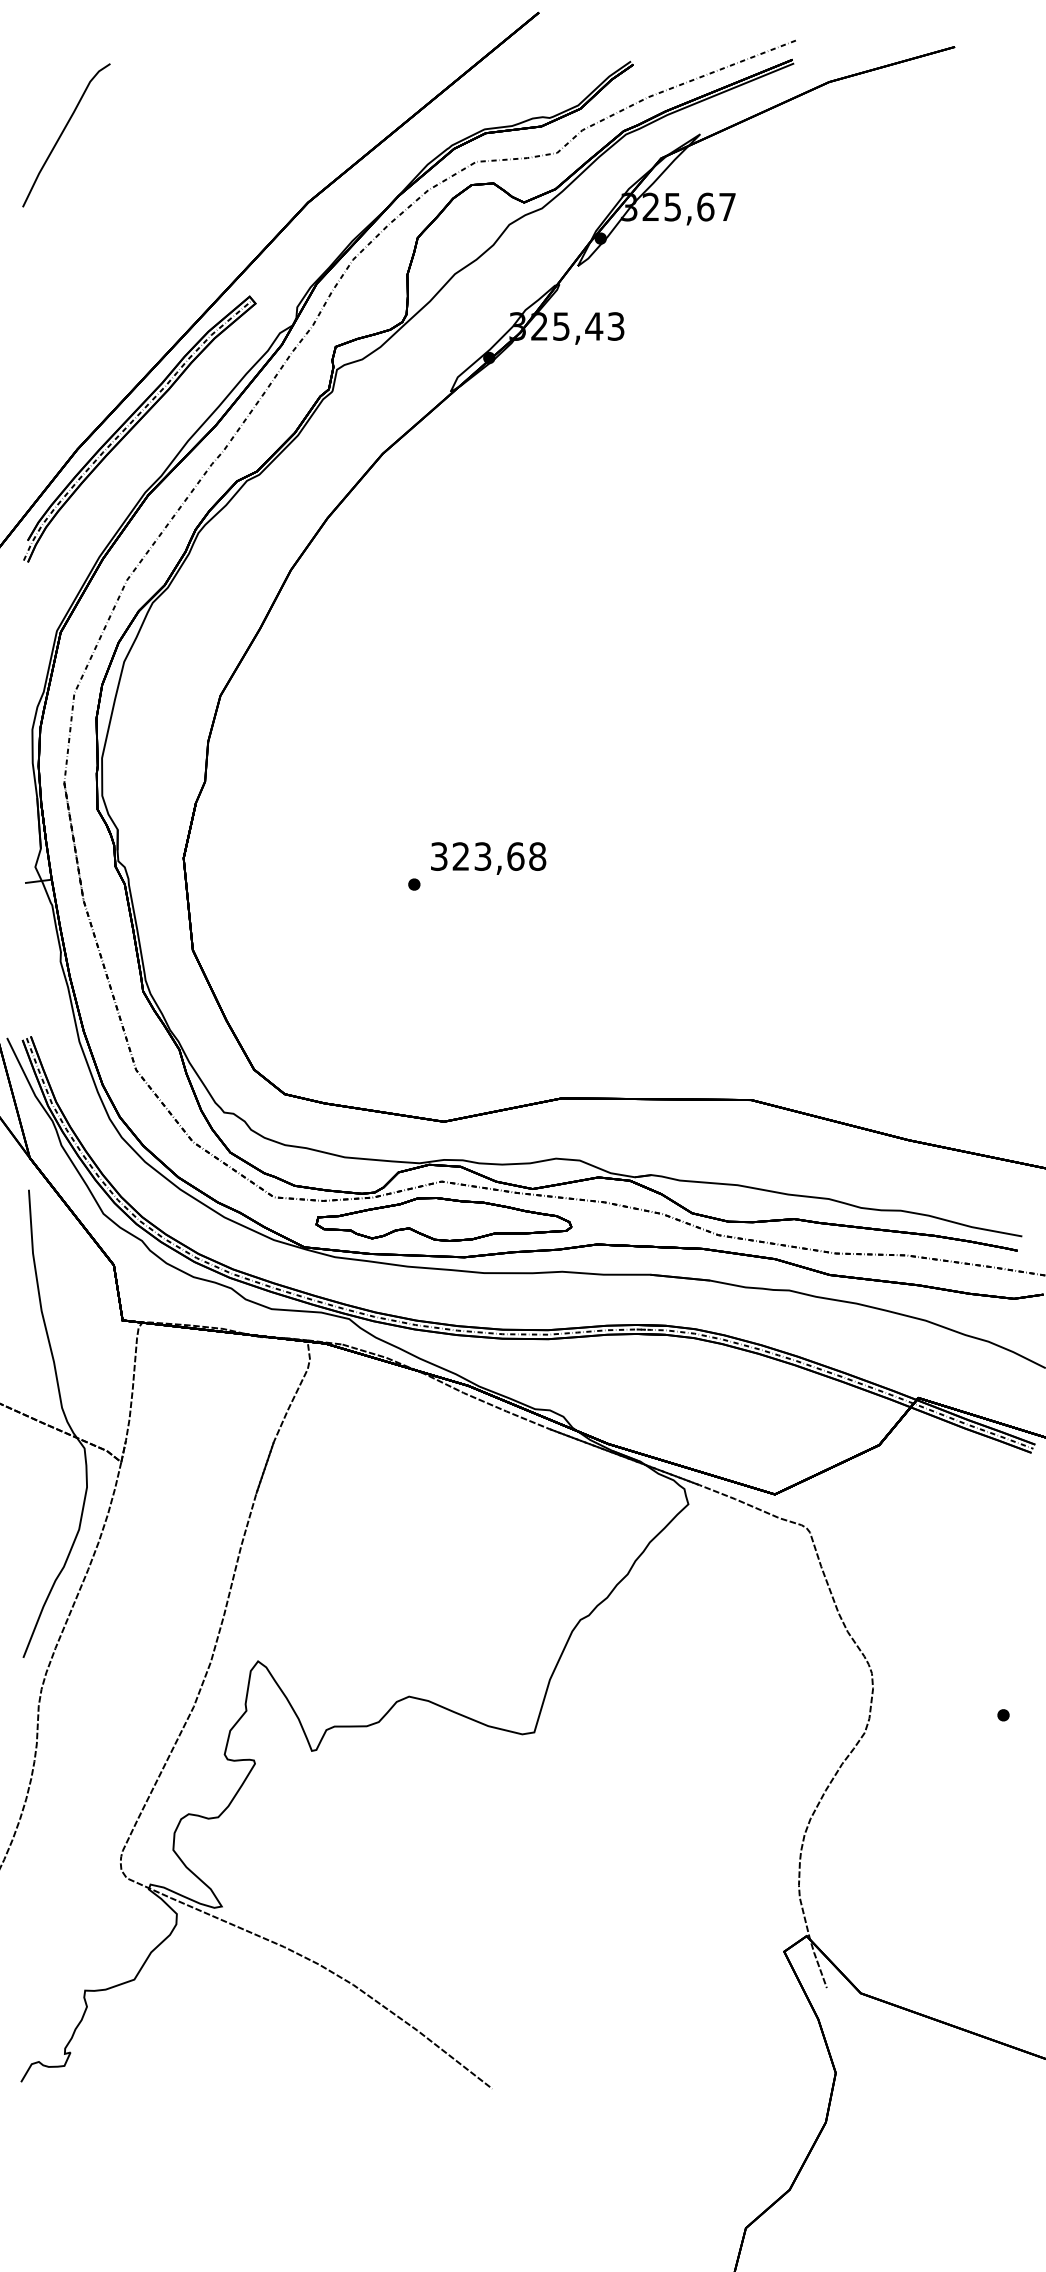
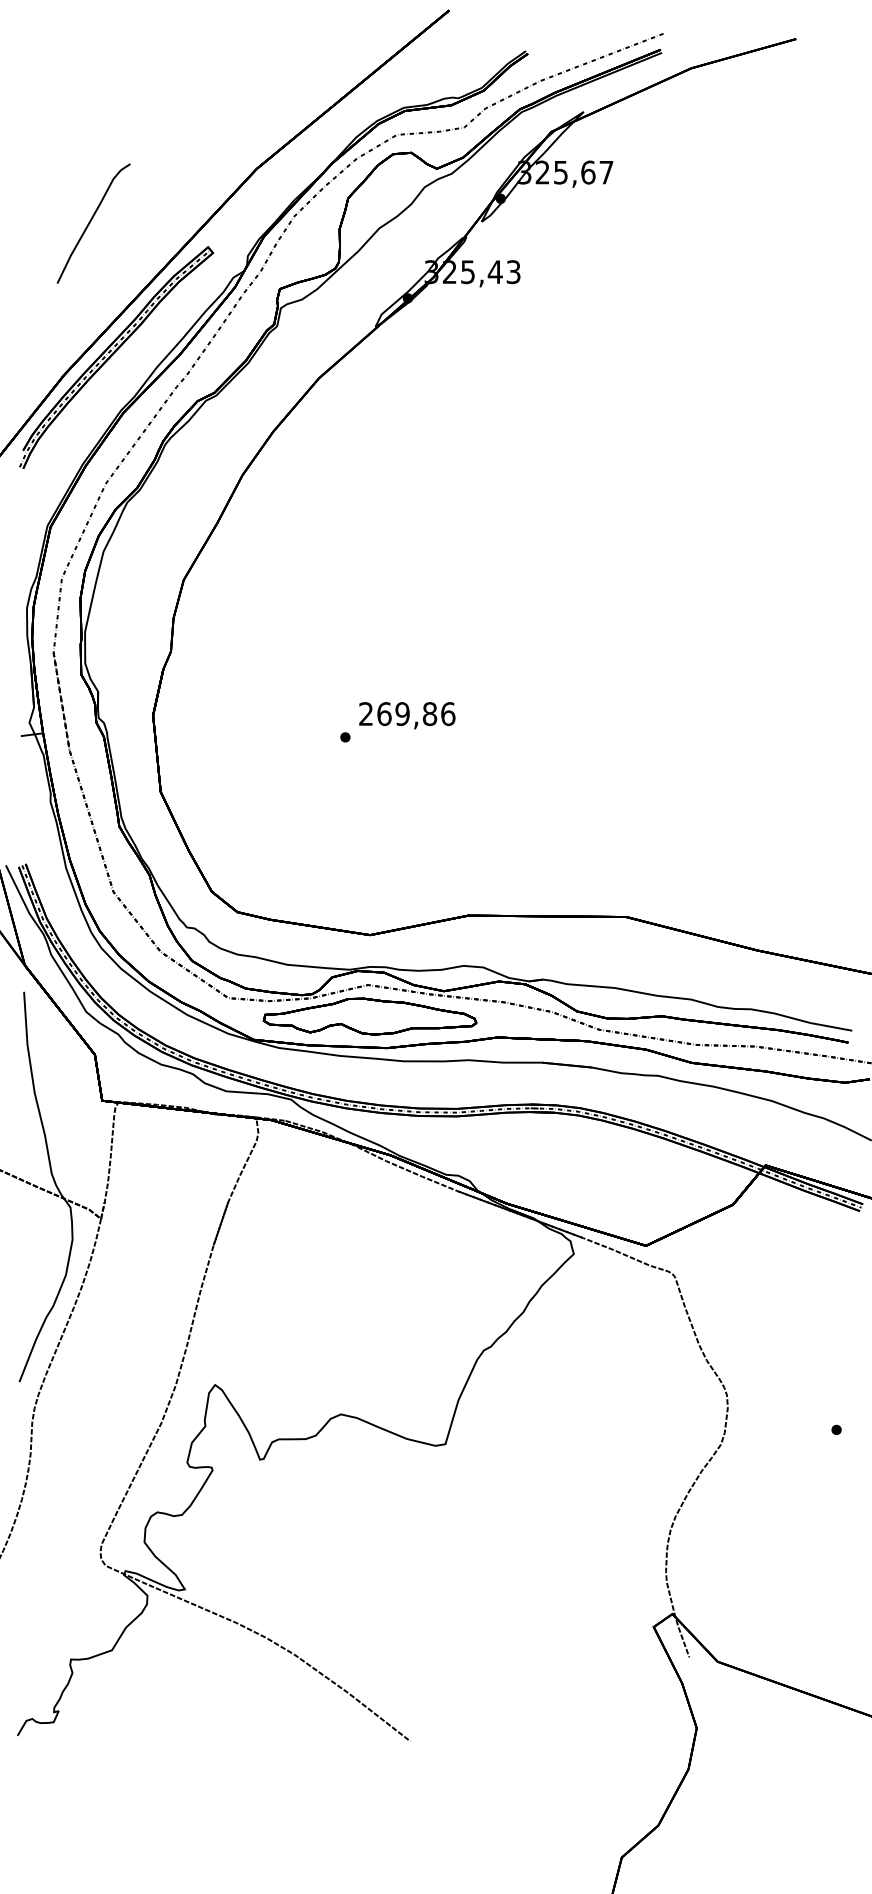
curve: (62, 134) -> (90, 222), moved
text: (488, 856) -> (407, 713), 323,68 -> 269,86

